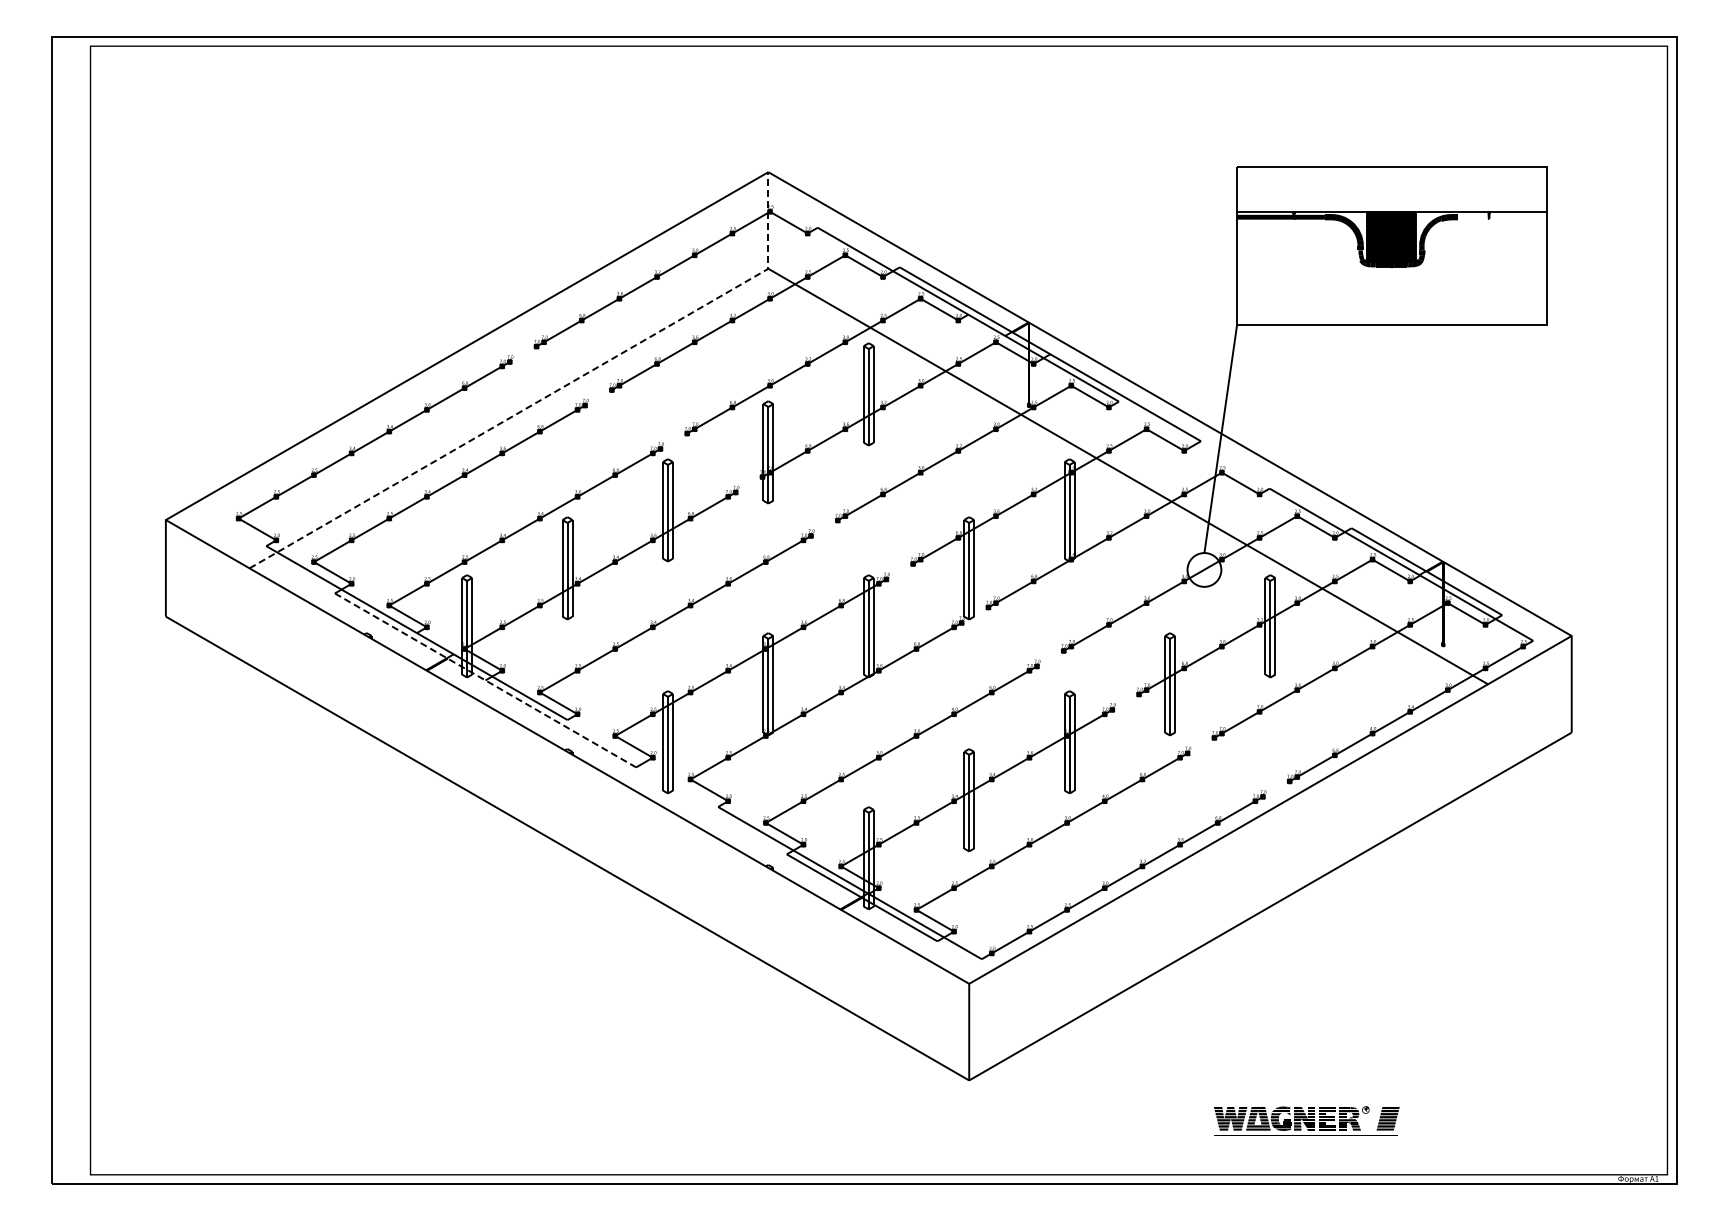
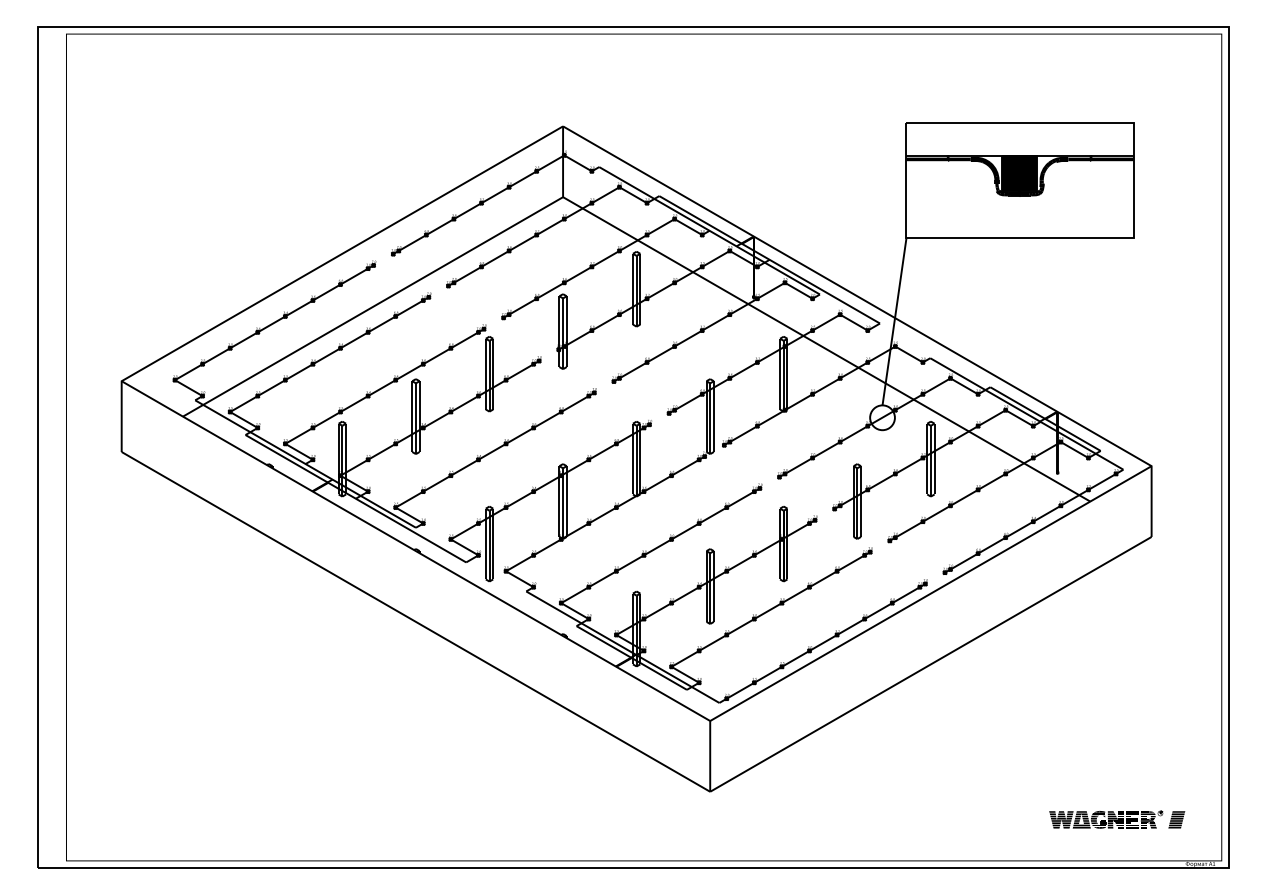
fill: (1502, 216) -> (1100, 158), added
line: (551, 394) -> (404, 289), dashed -> solid
line: (485, 680) -> (355, 498), dashed -> solid
part: (1306, 1120) -> (1117, 821), moved

